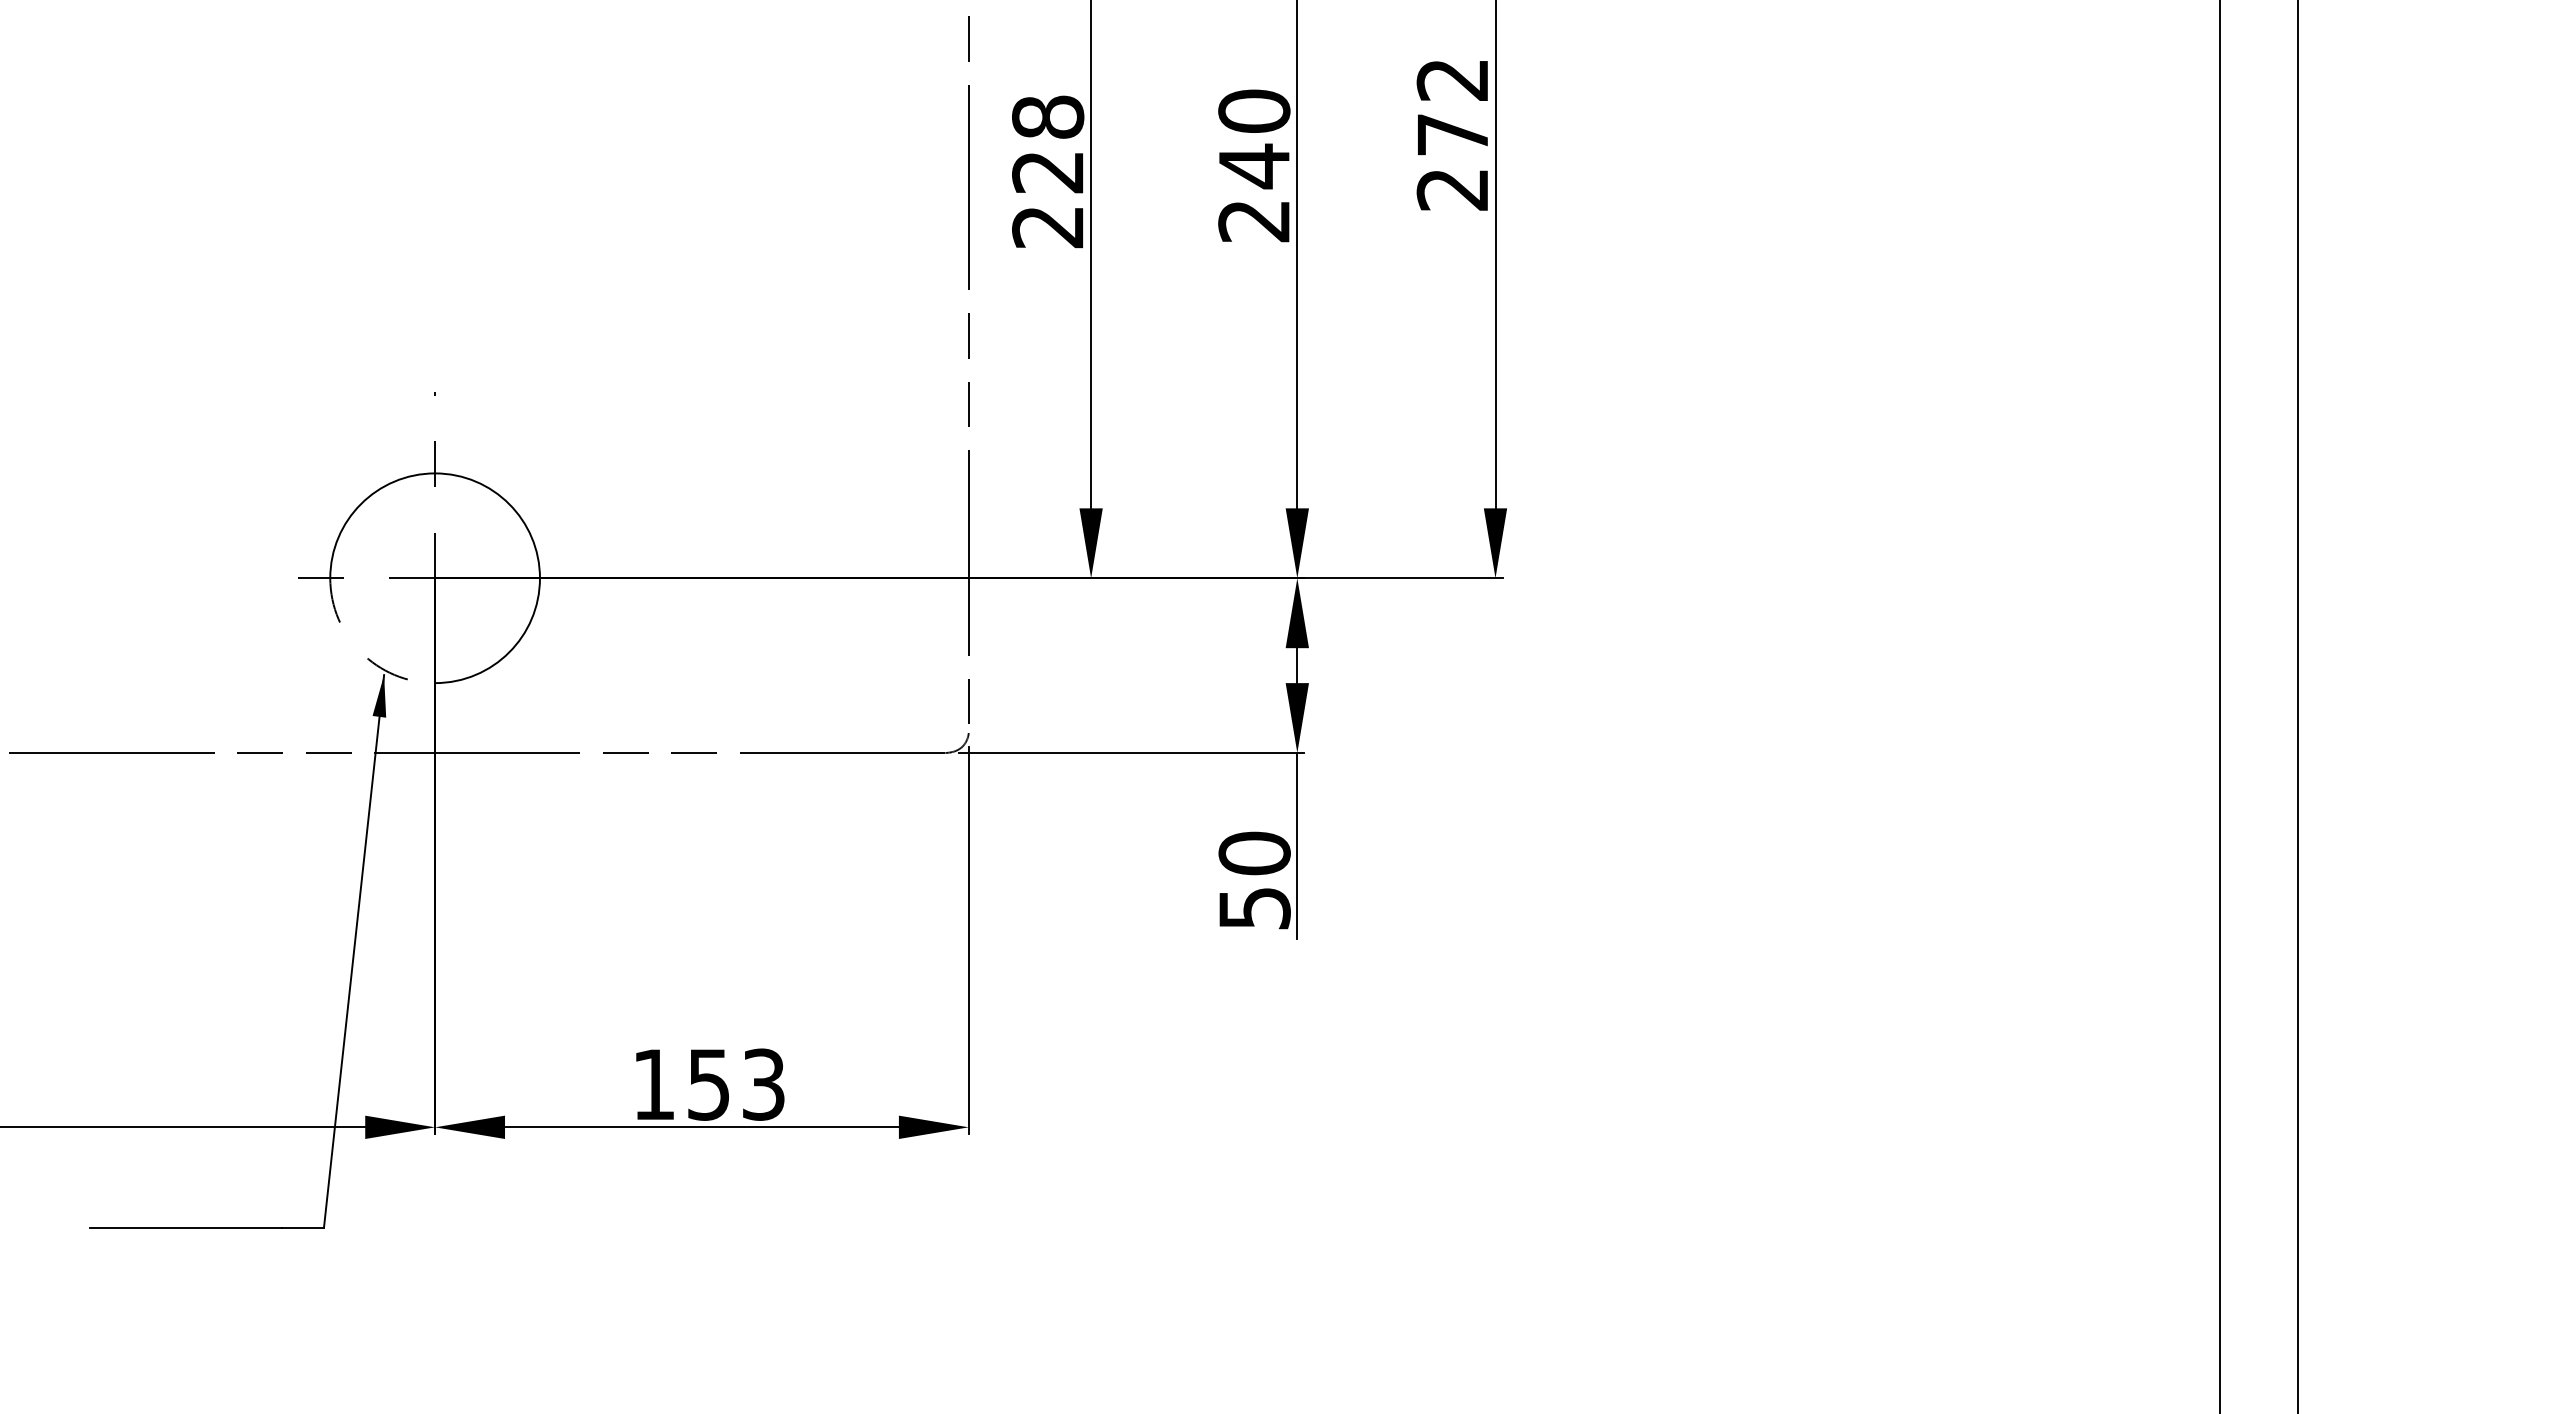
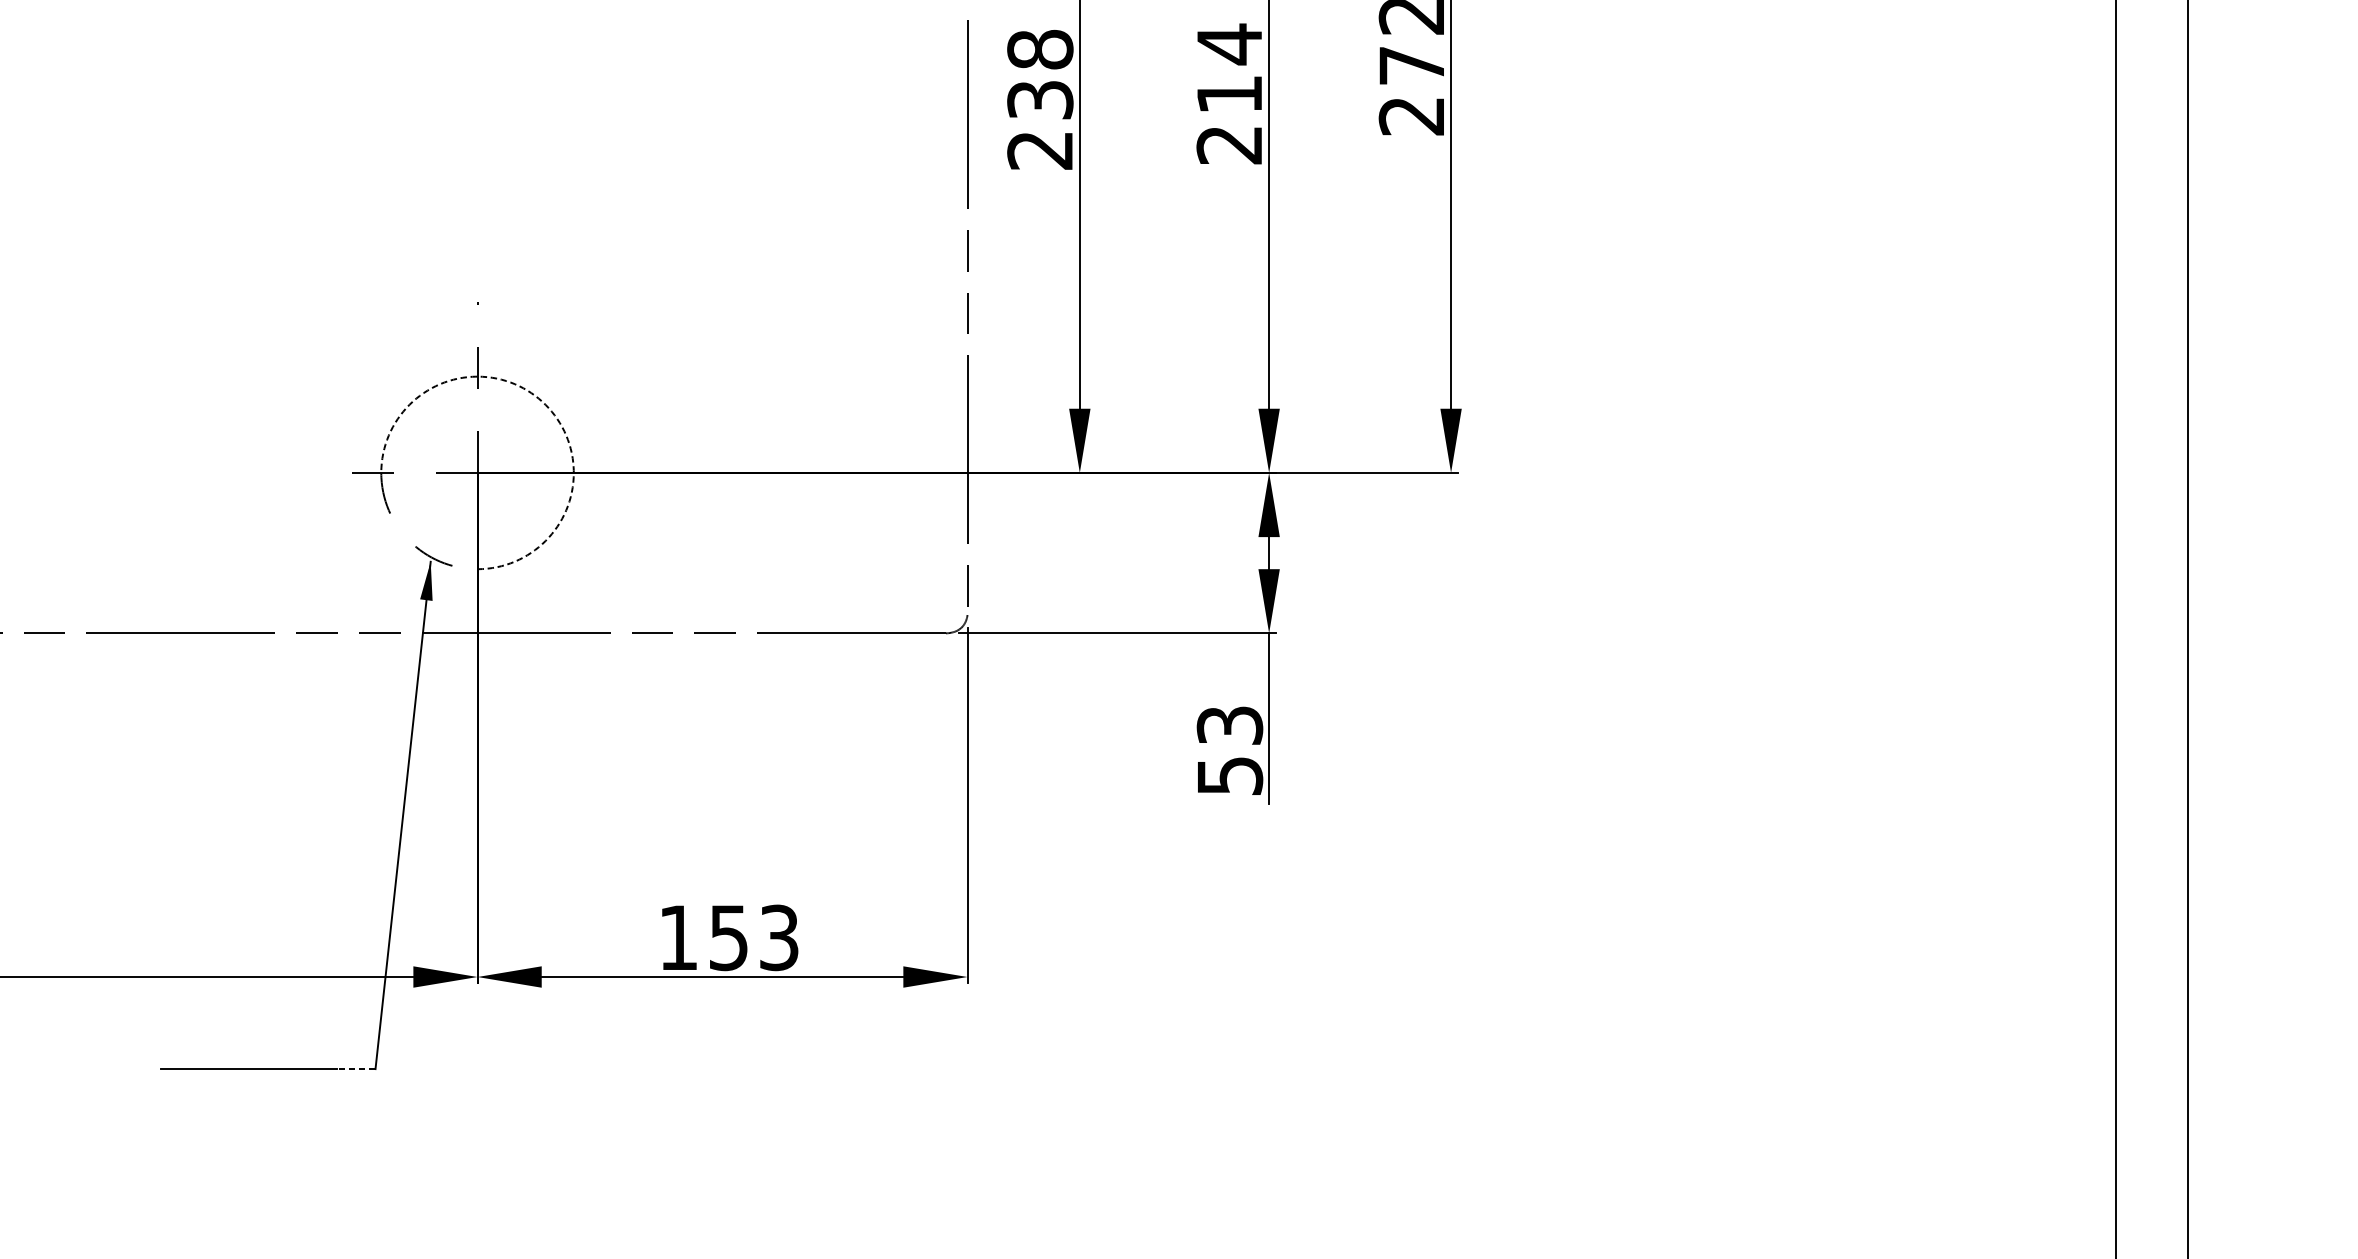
text: (1254, 138) -> (1229, 69), 240 -> 214
text: (1048, 172) -> (1040, 100), 228 -> 238
arc: (509, 504) -> (545, 405), solid -> dashed
text: (1254, 853) -> (1229, 725), 50 -> 53
line: (303, 1227) -> (356, 1068), solid -> dashed

